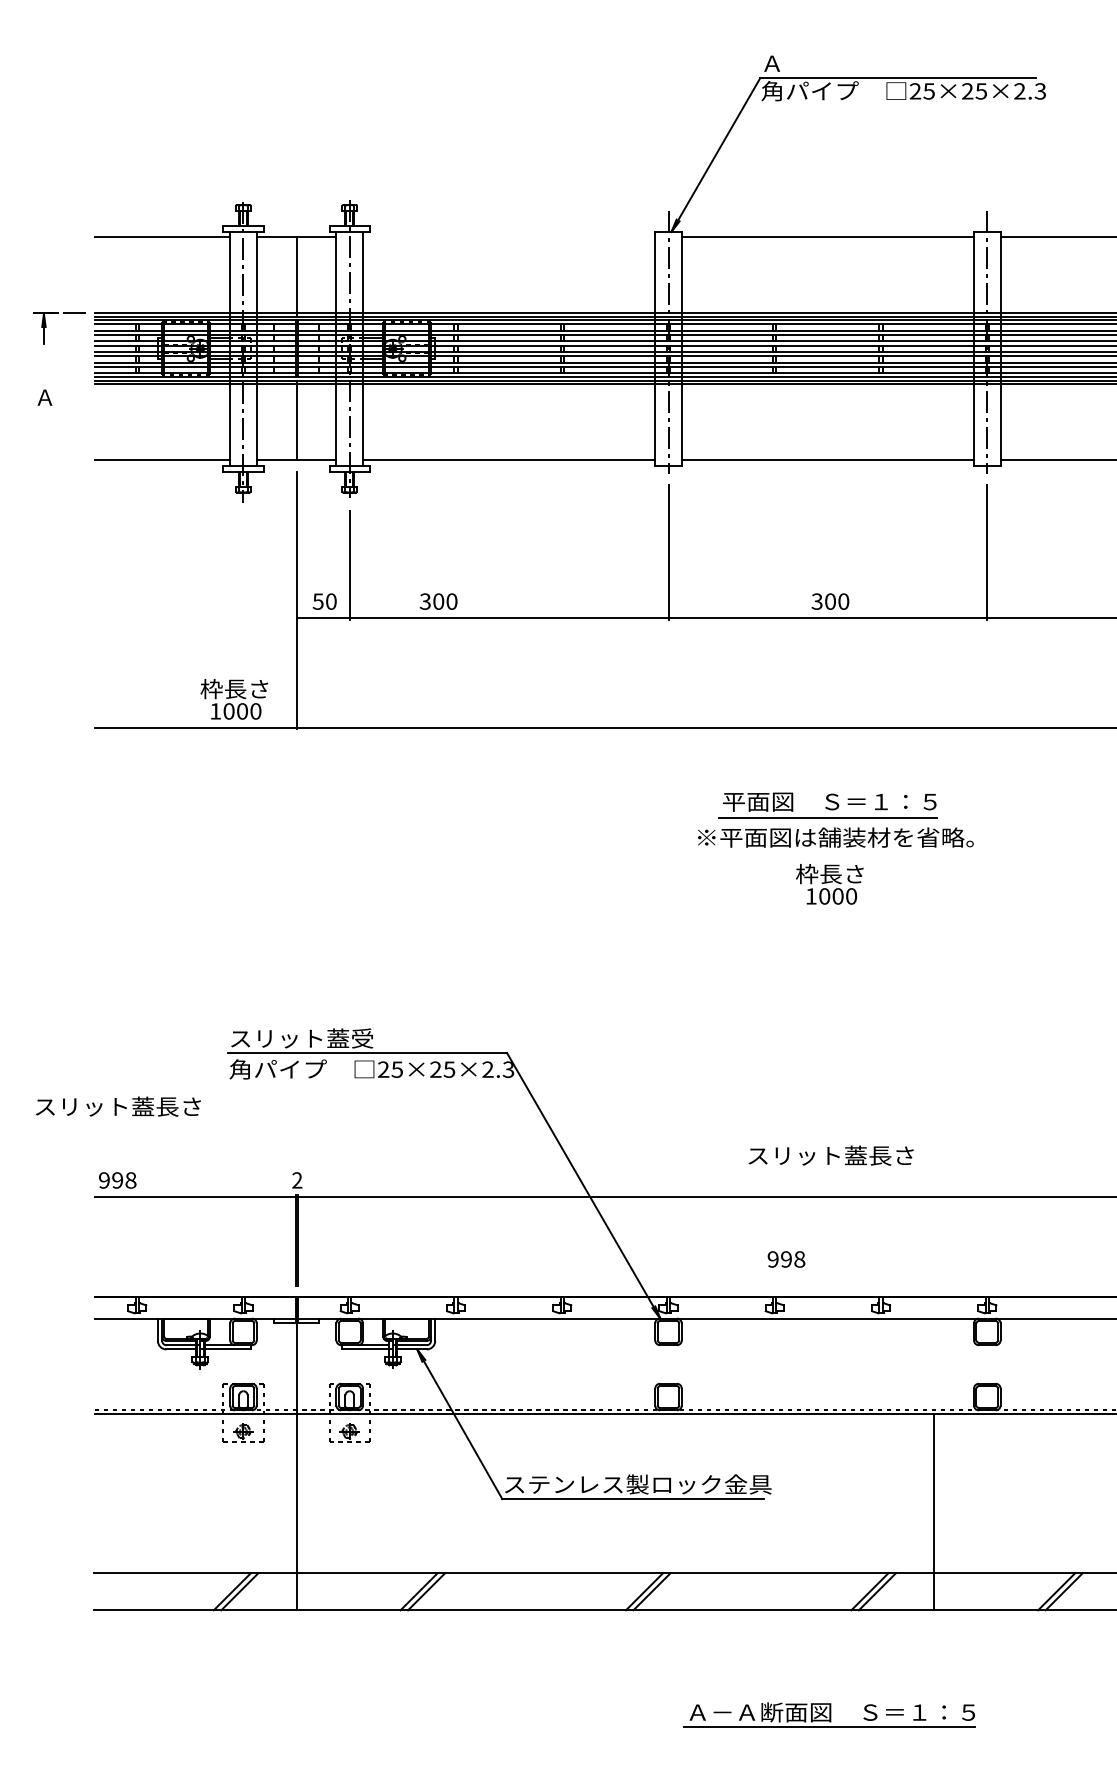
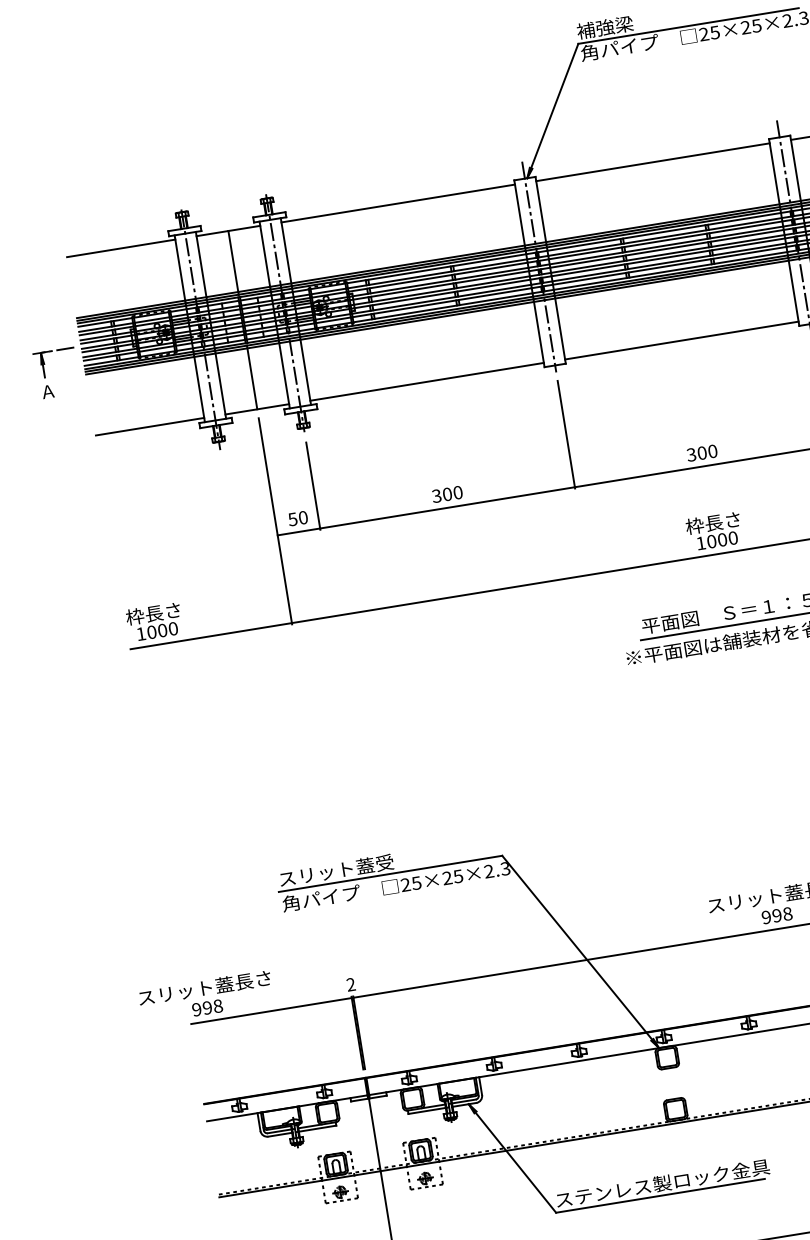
text: (795, 63) -> (604, 27), Ａ -> 補強梁
line: (509, 237) -> (398, 203), added
part: (46, 327) -> (44, 364), moved
text: (438, 601) -> (447, 494), moved
text: (233, 699) -> (153, 622), moved
text: (829, 884) -> (714, 531), moved
text: (117, 1106) -> (204, 988), moved
text: (786, 1259) -> (777, 915), moved

